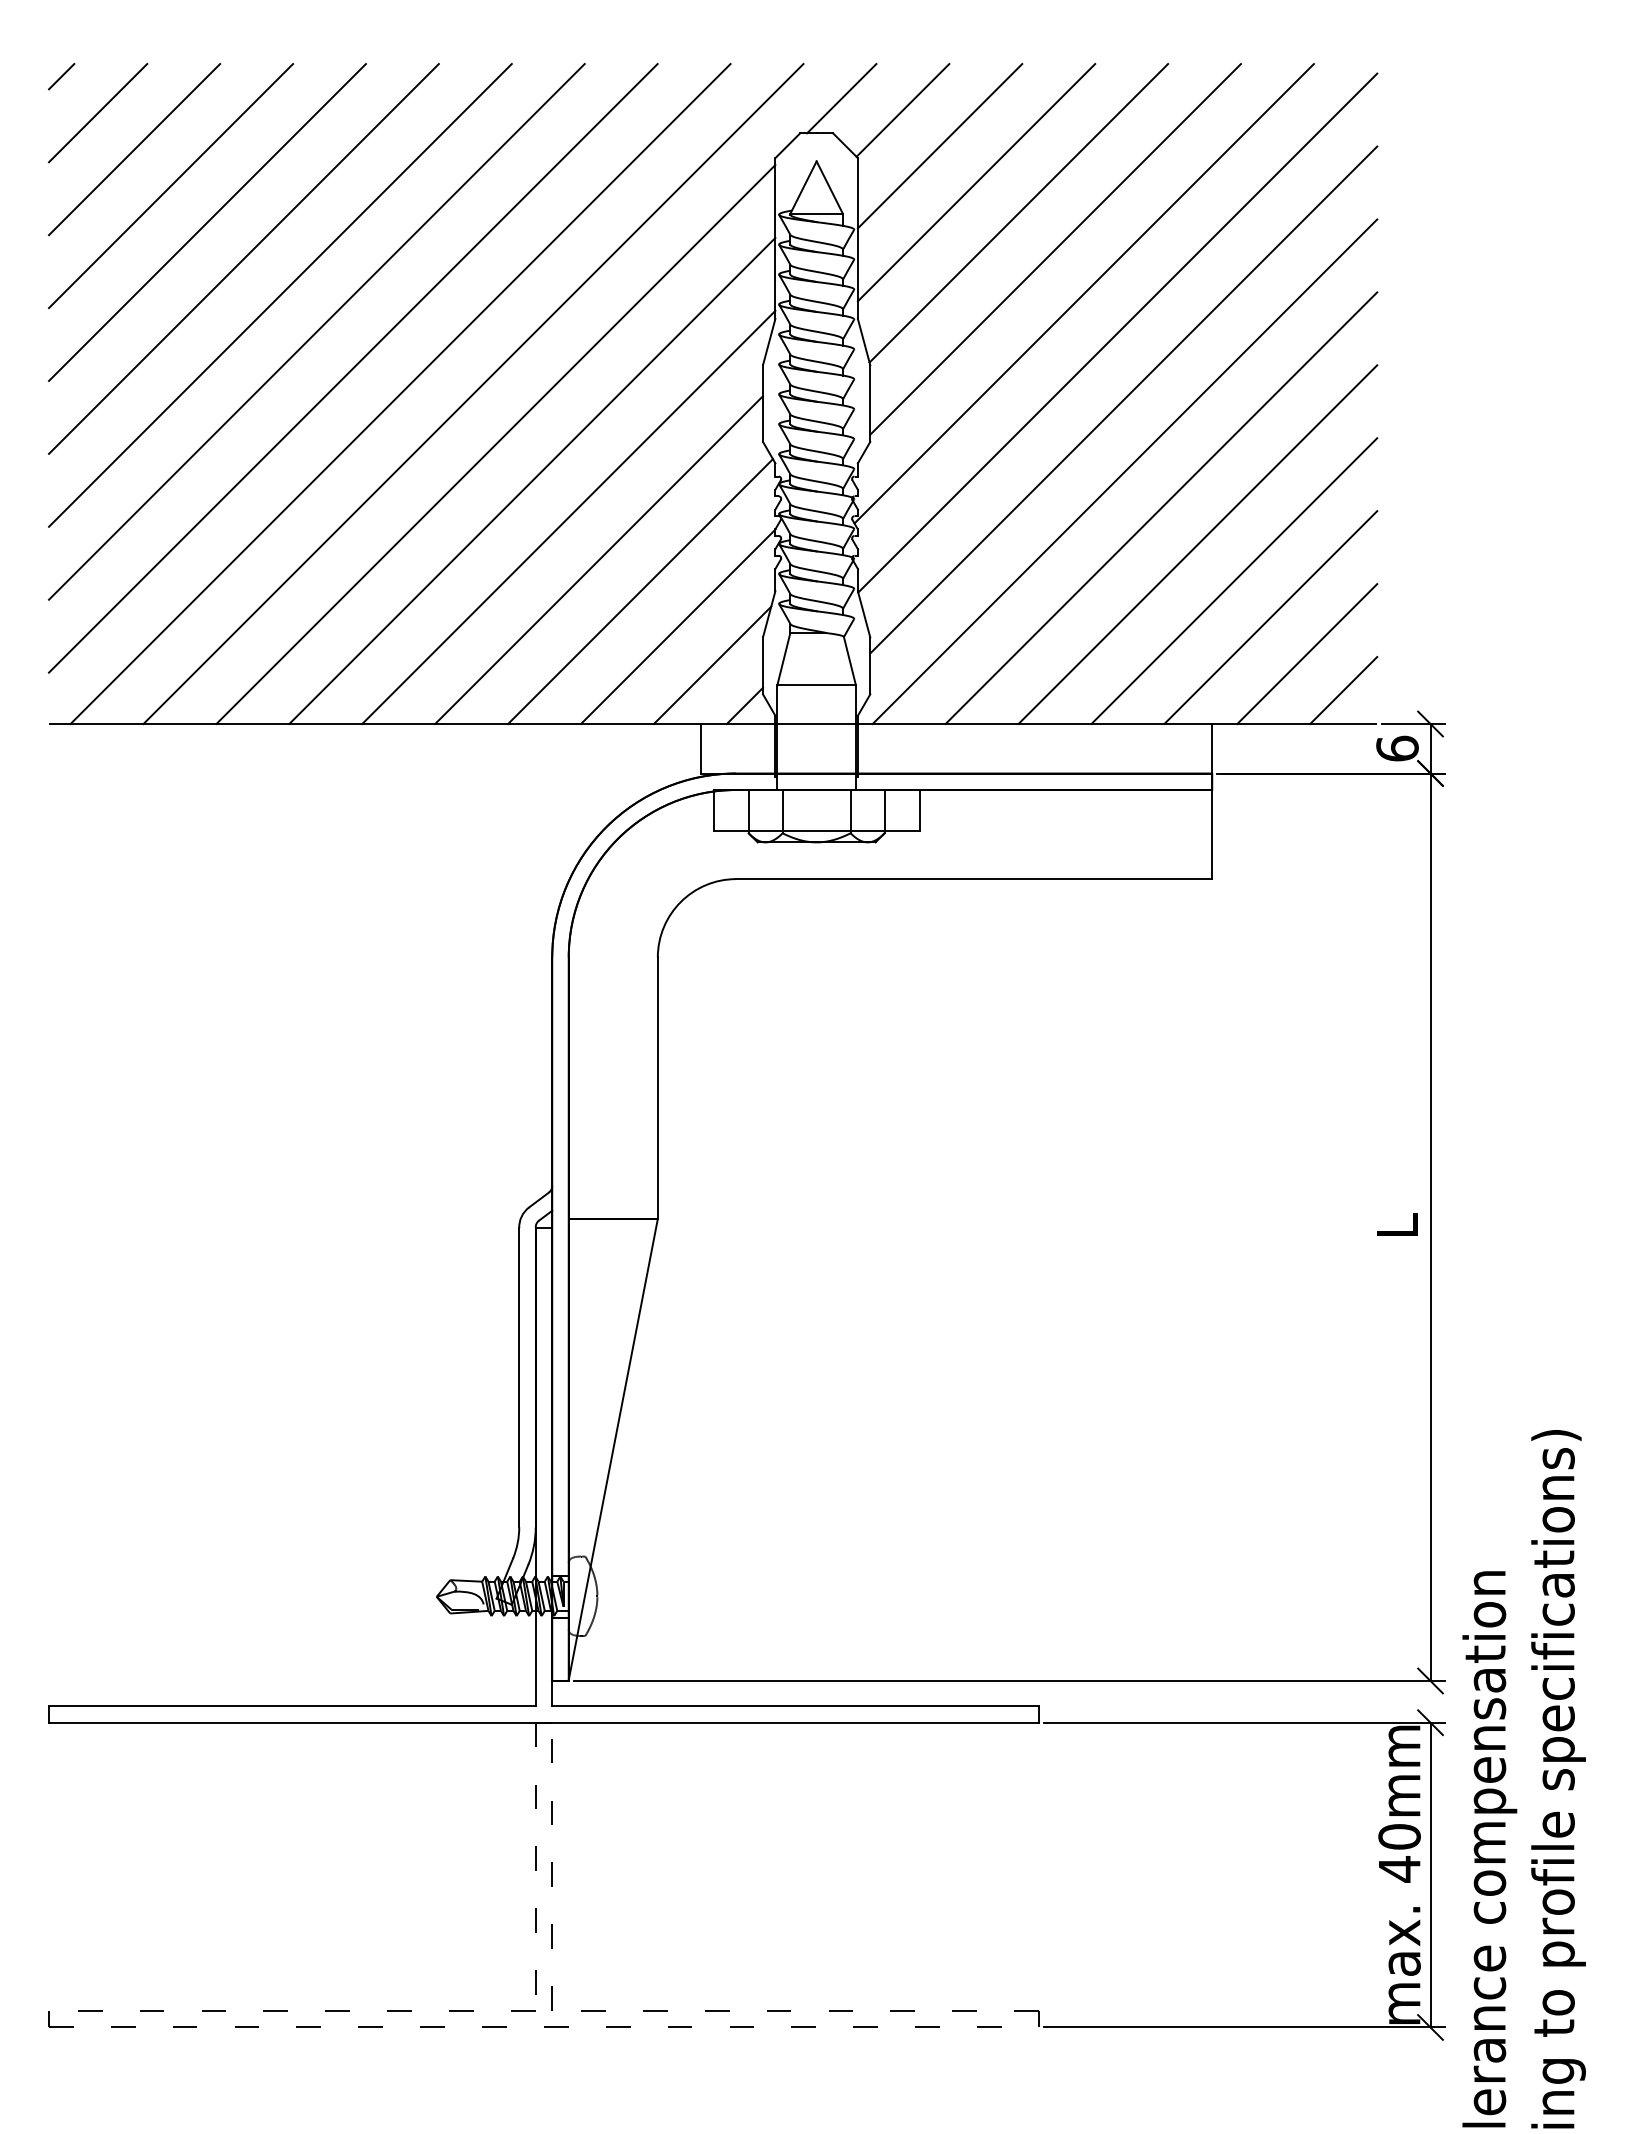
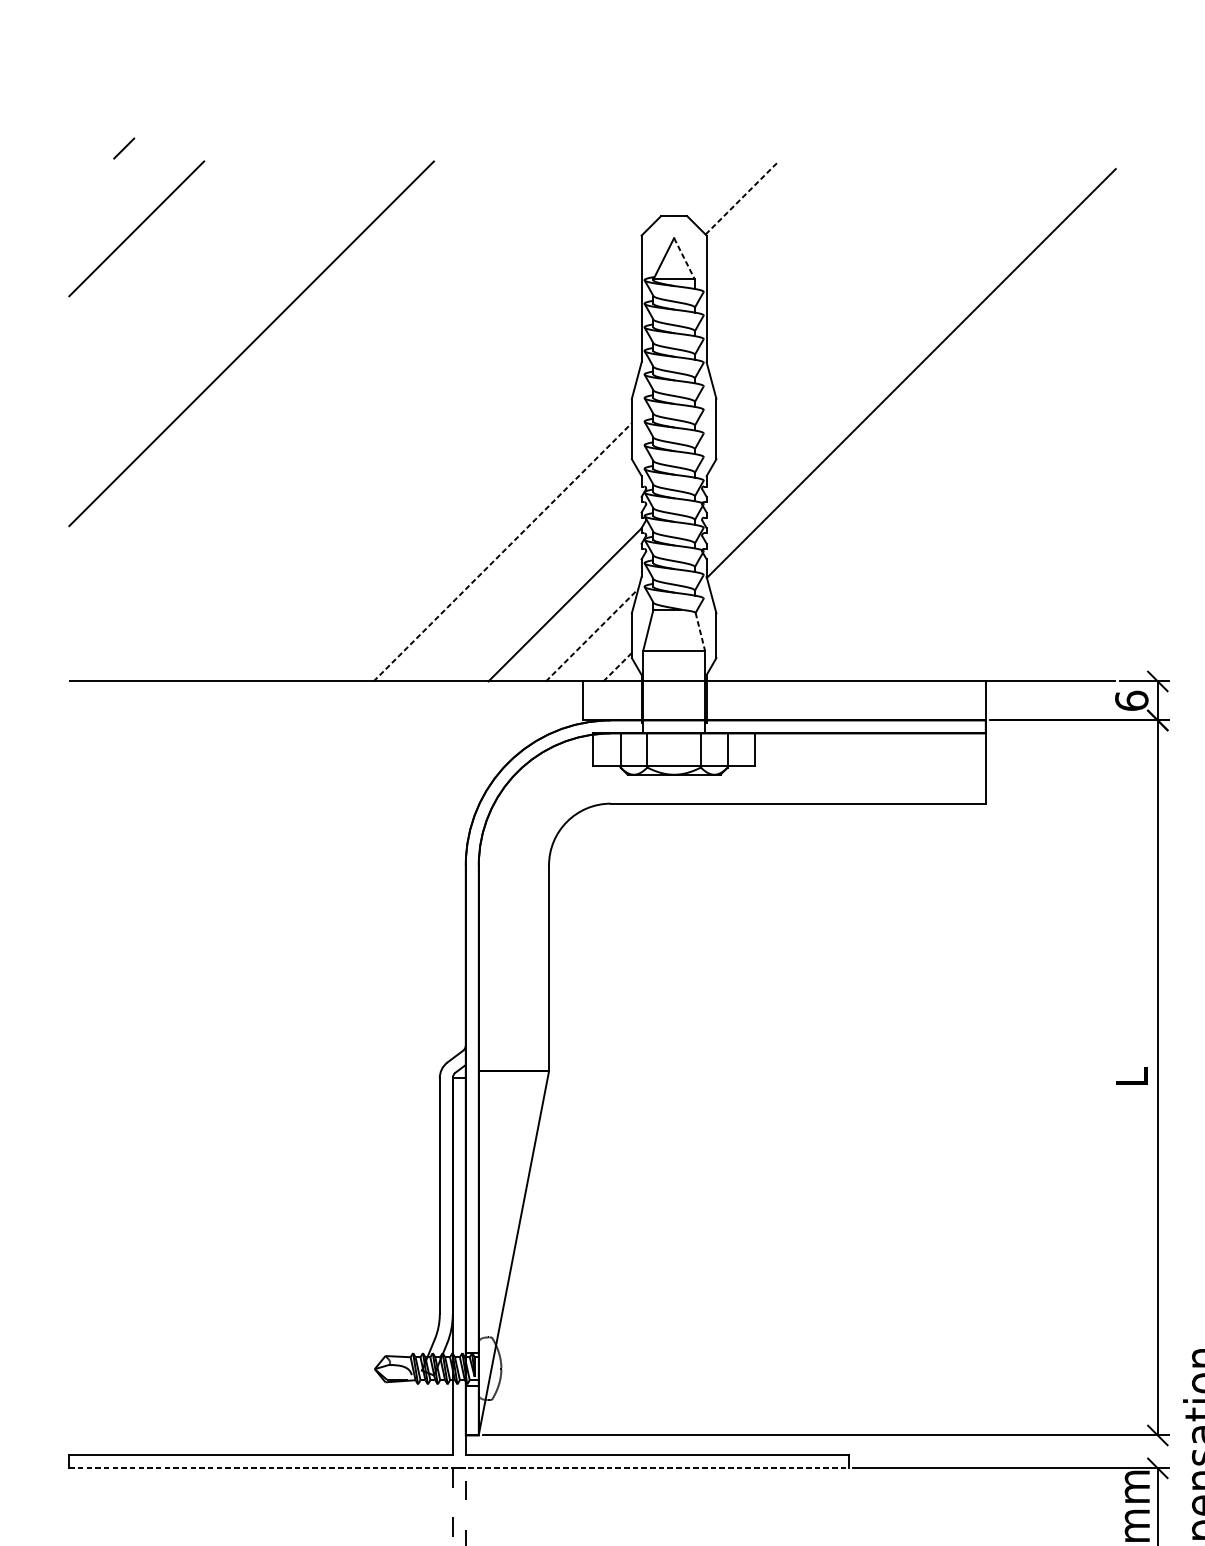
line: (61, 76) -> (124, 148), moved
line: (841, 98) -> (693, 188), removed
line: (902, 110) -> (741, 198), solid -> dashed
line: (97, 113) -> (107, 200), removed
line: (939, 146) -> (770, 226), removed
line: (976, 182) -> (800, 254), removed
line: (170, 186) -> (165, 257), removed
line: (829, 188) -> (684, 259), solid -> dashed
line: (1018, 213) -> (833, 279), removed
line: (206, 222) -> (193, 286), removed
line: (1055, 249) -> (862, 307), removed
line: (243, 258) -> (222, 314), removed
line: (1083, 293) -> (884, 342), removed
line: (316, 331) -> (280, 372), removed
line: (352, 368) -> (308, 401), removed
line: (400, 394) -> (346, 421), removed
line: (473, 394) -> (403, 421), removed
line: (1123, 399) -> (915, 425), removed
line: (495, 444) -> (421, 461), removed
line: (1124, 471) -> (916, 482), removed
line: (532, 480) -> (450, 489), removed
line: (1161, 508) -> (945, 511), removed
line: (568, 517) -> (478, 518), removed
line: (1197, 544) -> (974, 540), removed
line: (599, 560) -> (503, 552), solid -> dashed
line: (1234, 581) -> (1003, 569), removed
line: (640, 591) -> (535, 577), removed
line: (1270, 617) -> (1031, 597), removed
line: (1307, 654) -> (1060, 626), removed
line: (849, 661) -> (700, 632), solid -> dashed
line: (712, 665) -> (592, 635), solid -> dashed
line: (1343, 690) -> (1089, 655), removed
line: (744, 705) -> (617, 666), solid -> dashed
line: (543, 1722) -> (458, 1468), solid -> dashed

